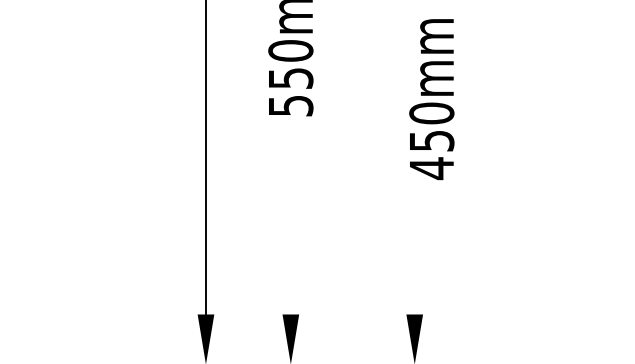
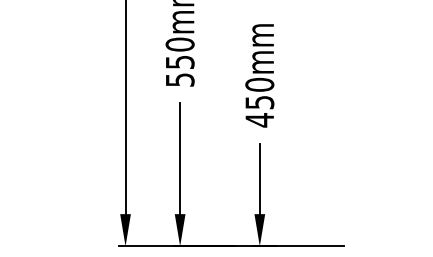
text: (431, 98) -> (259, 75), moved
line: (291, 227) -> (180, 158), added
line: (414, 259) -> (259, 178), added

